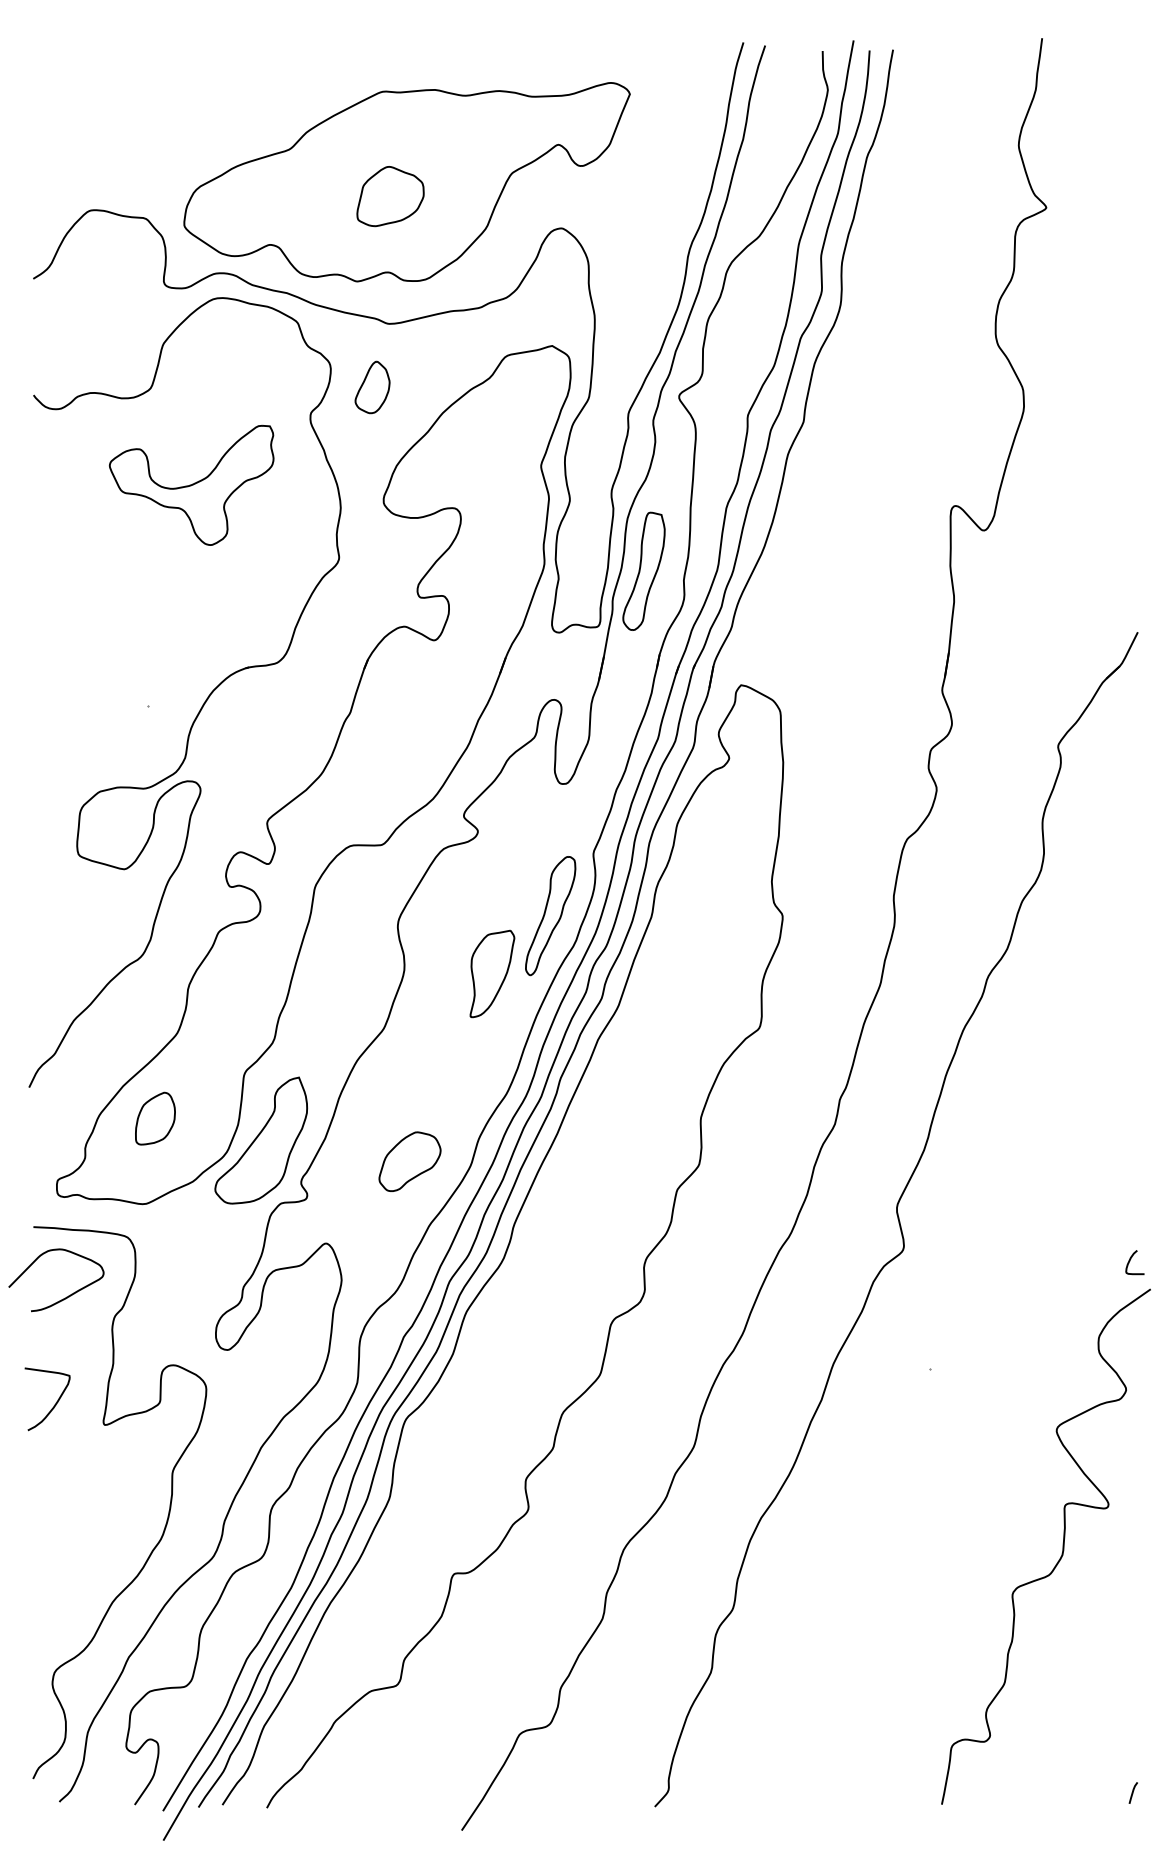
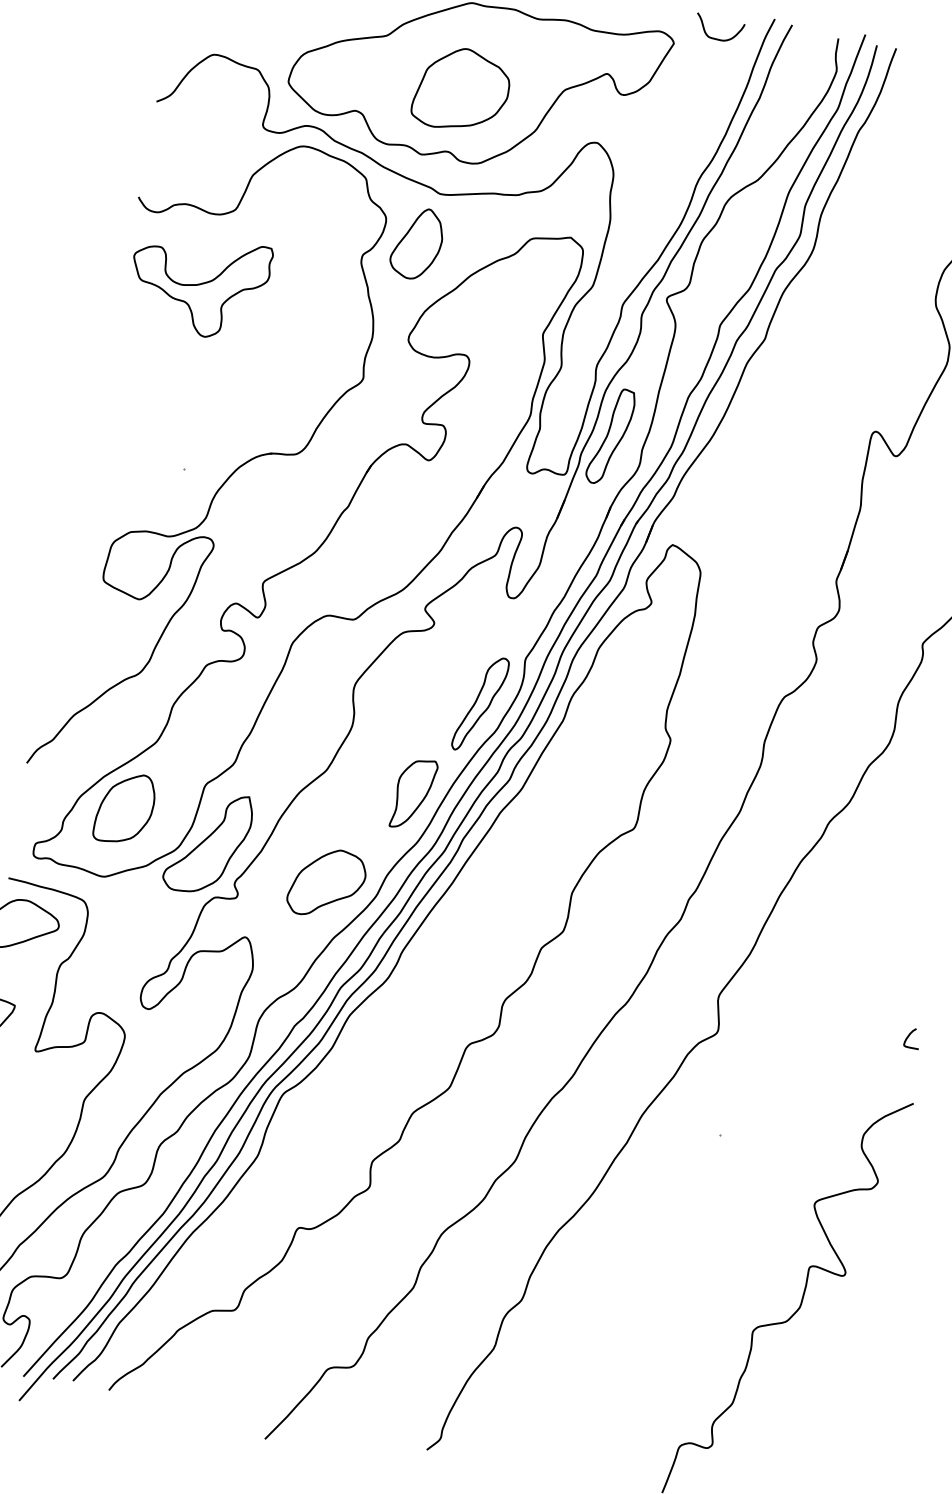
curve: (679, 78) -> (716, 38), added
part: (390, 196) -> (461, 90), size x1.67
part: (372, 387) -> (417, 243), size x1.67
part: (191, 484) -> (198, 284), moved
part: (492, 973) -> (414, 793), moved
part: (155, 1118) -> (125, 808), size x1.67
part: (409, 1161) -> (326, 883), size x1.43
curve: (1130, 1261) -> (909, 1036), moved

